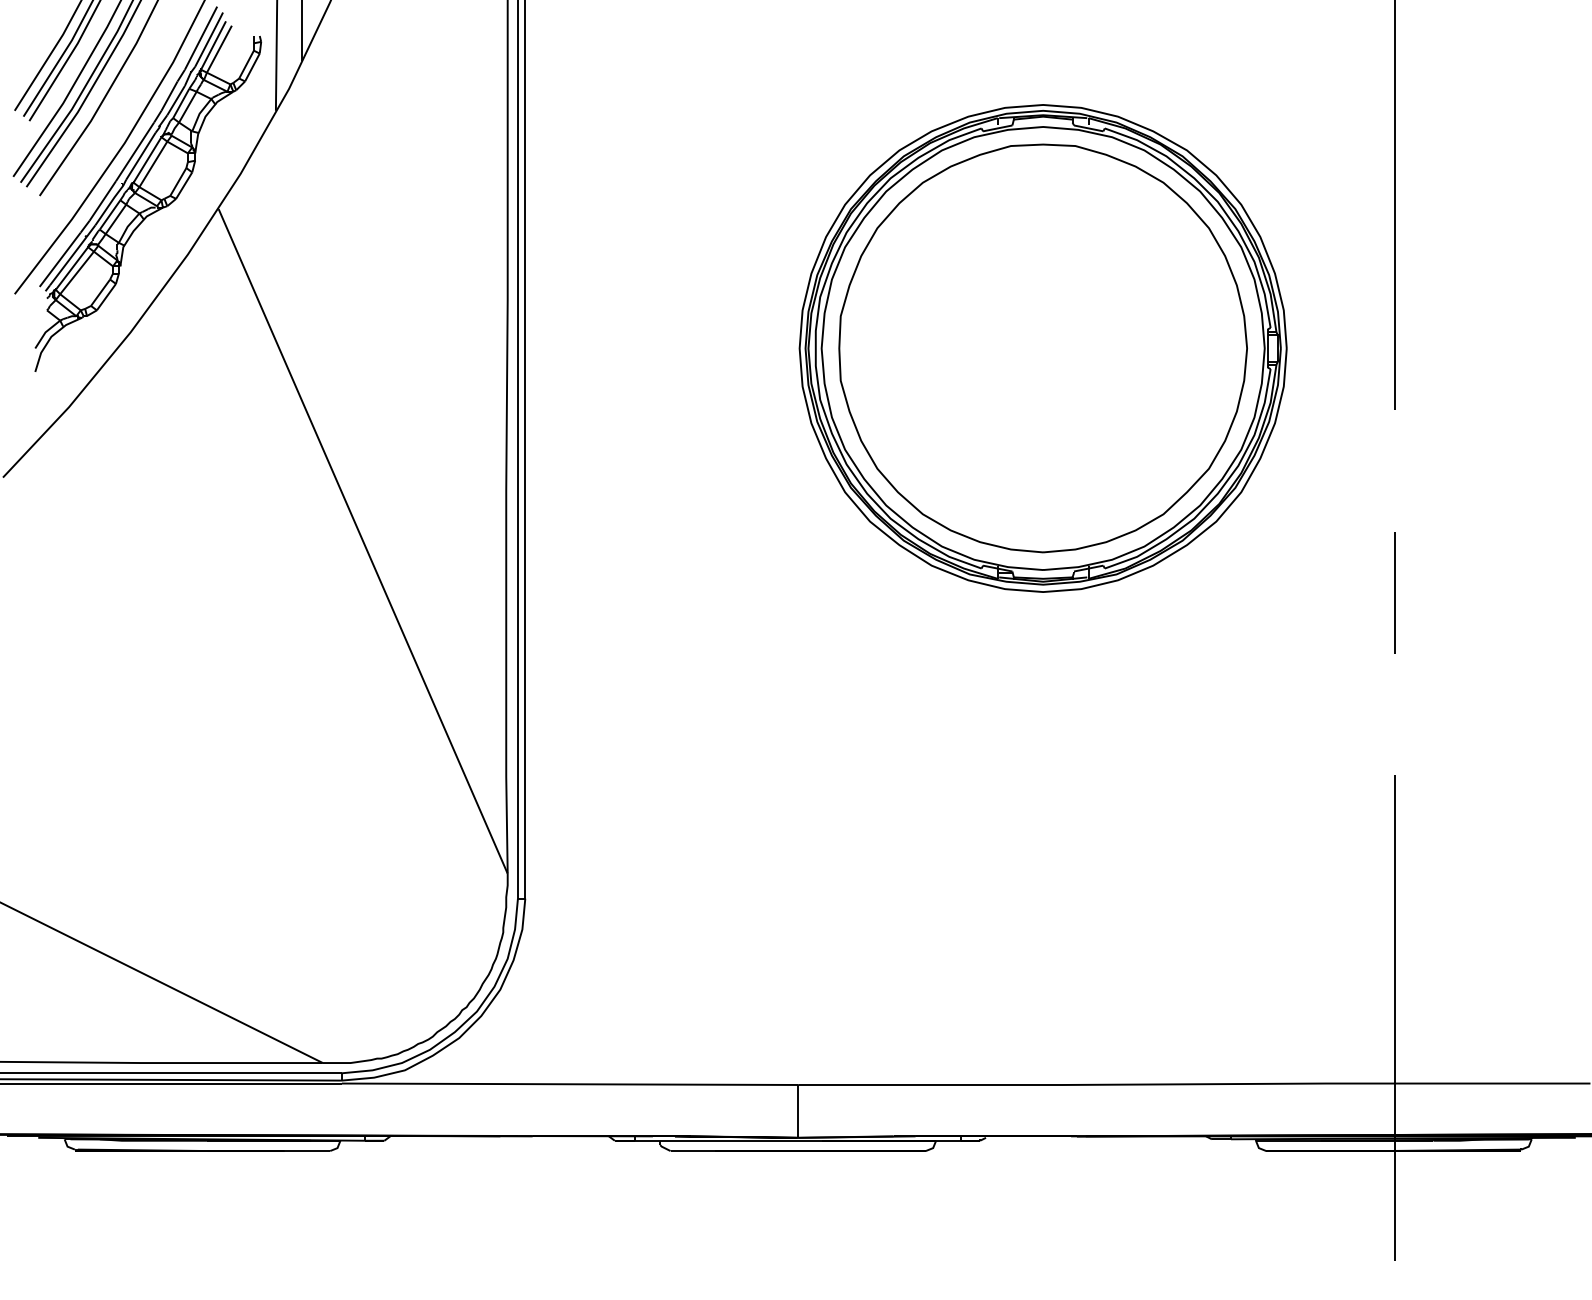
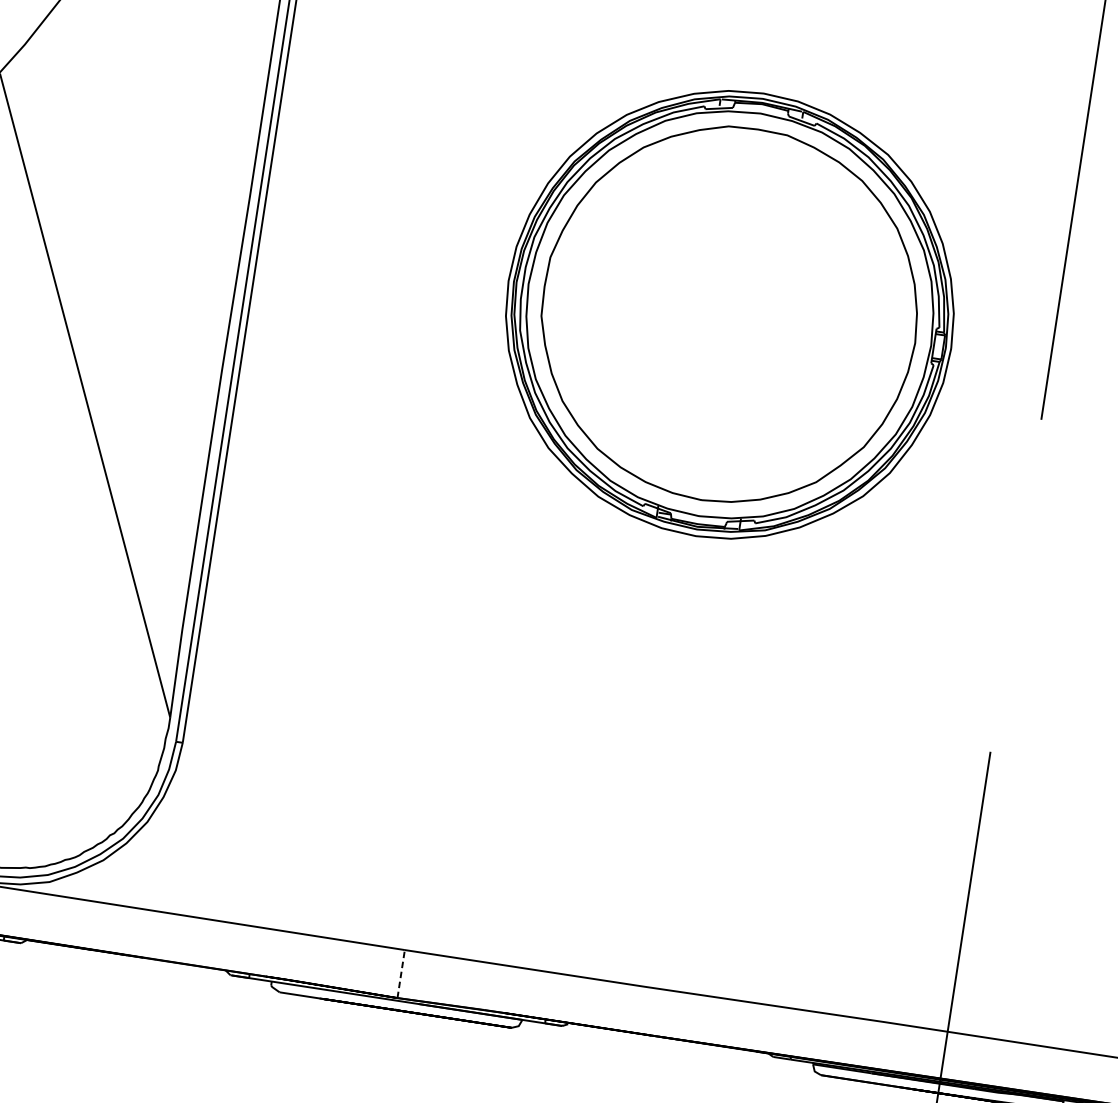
line: (1394, 592) -> (1015, 585), removed
line: (798, 1110) -> (401, 973), solid -> dashed

